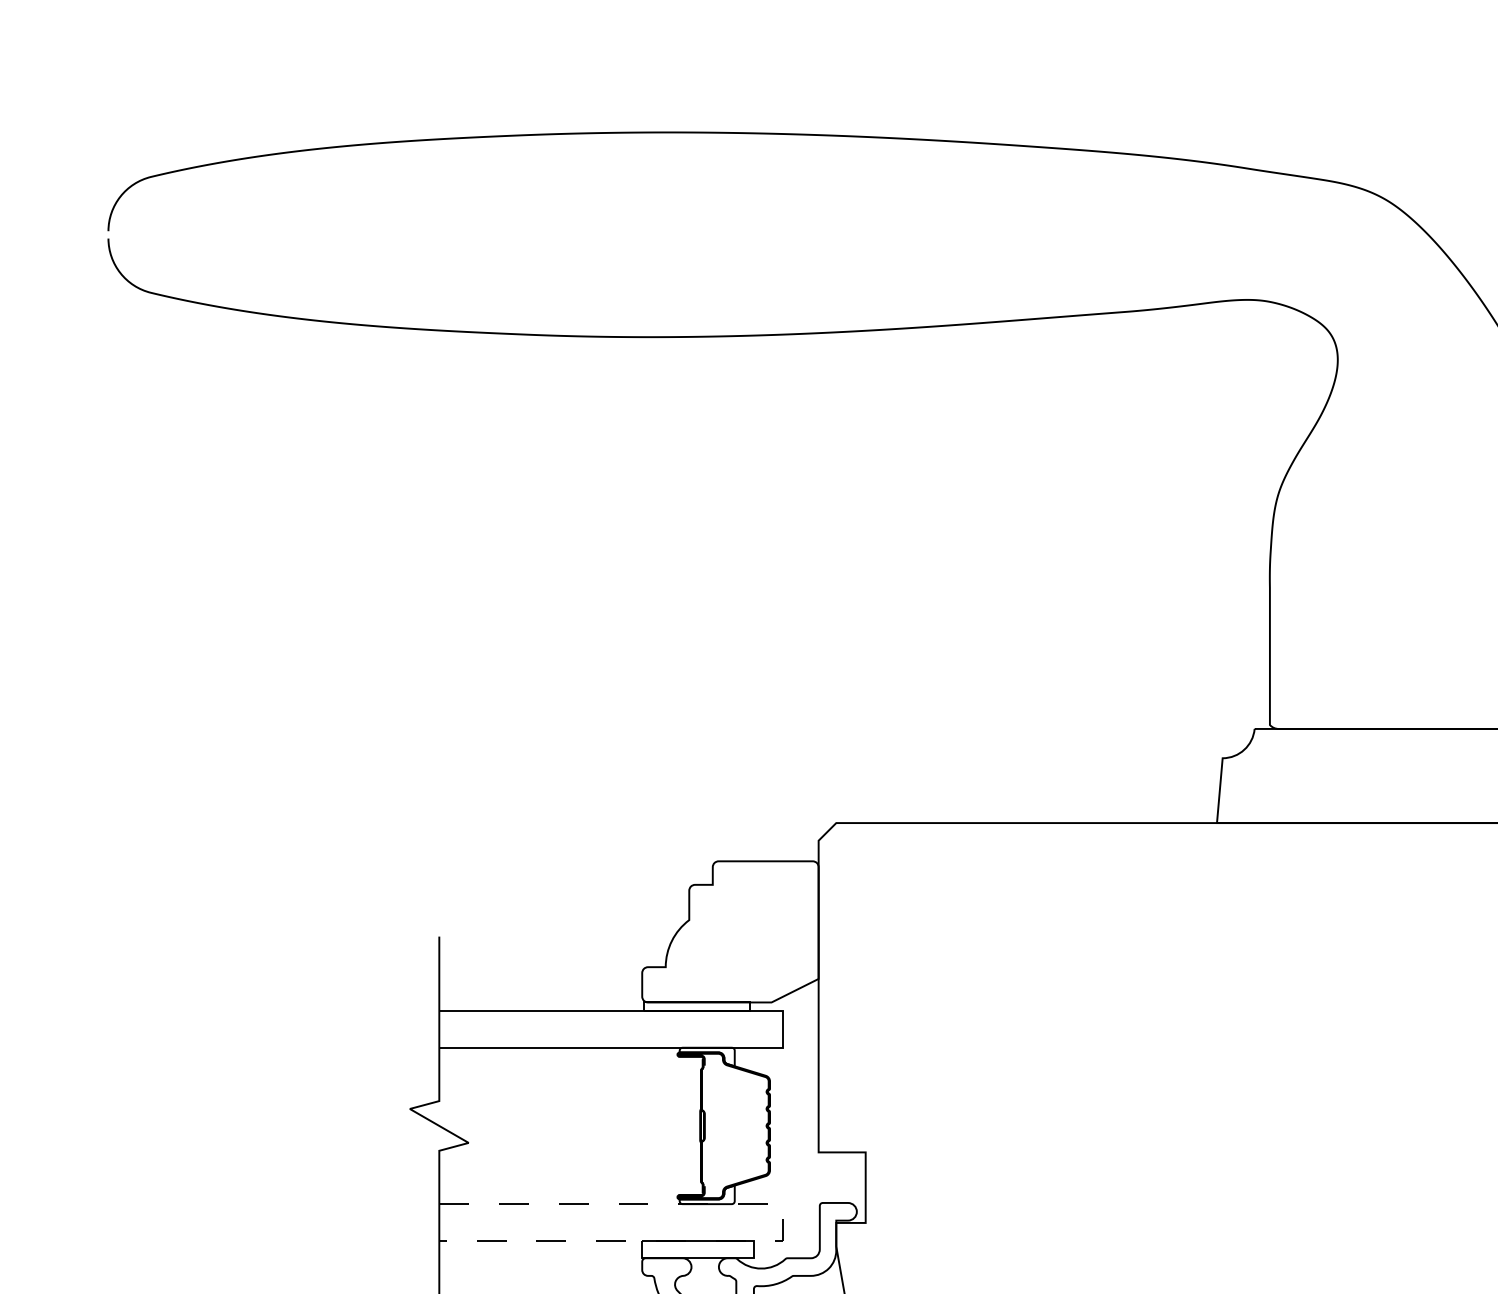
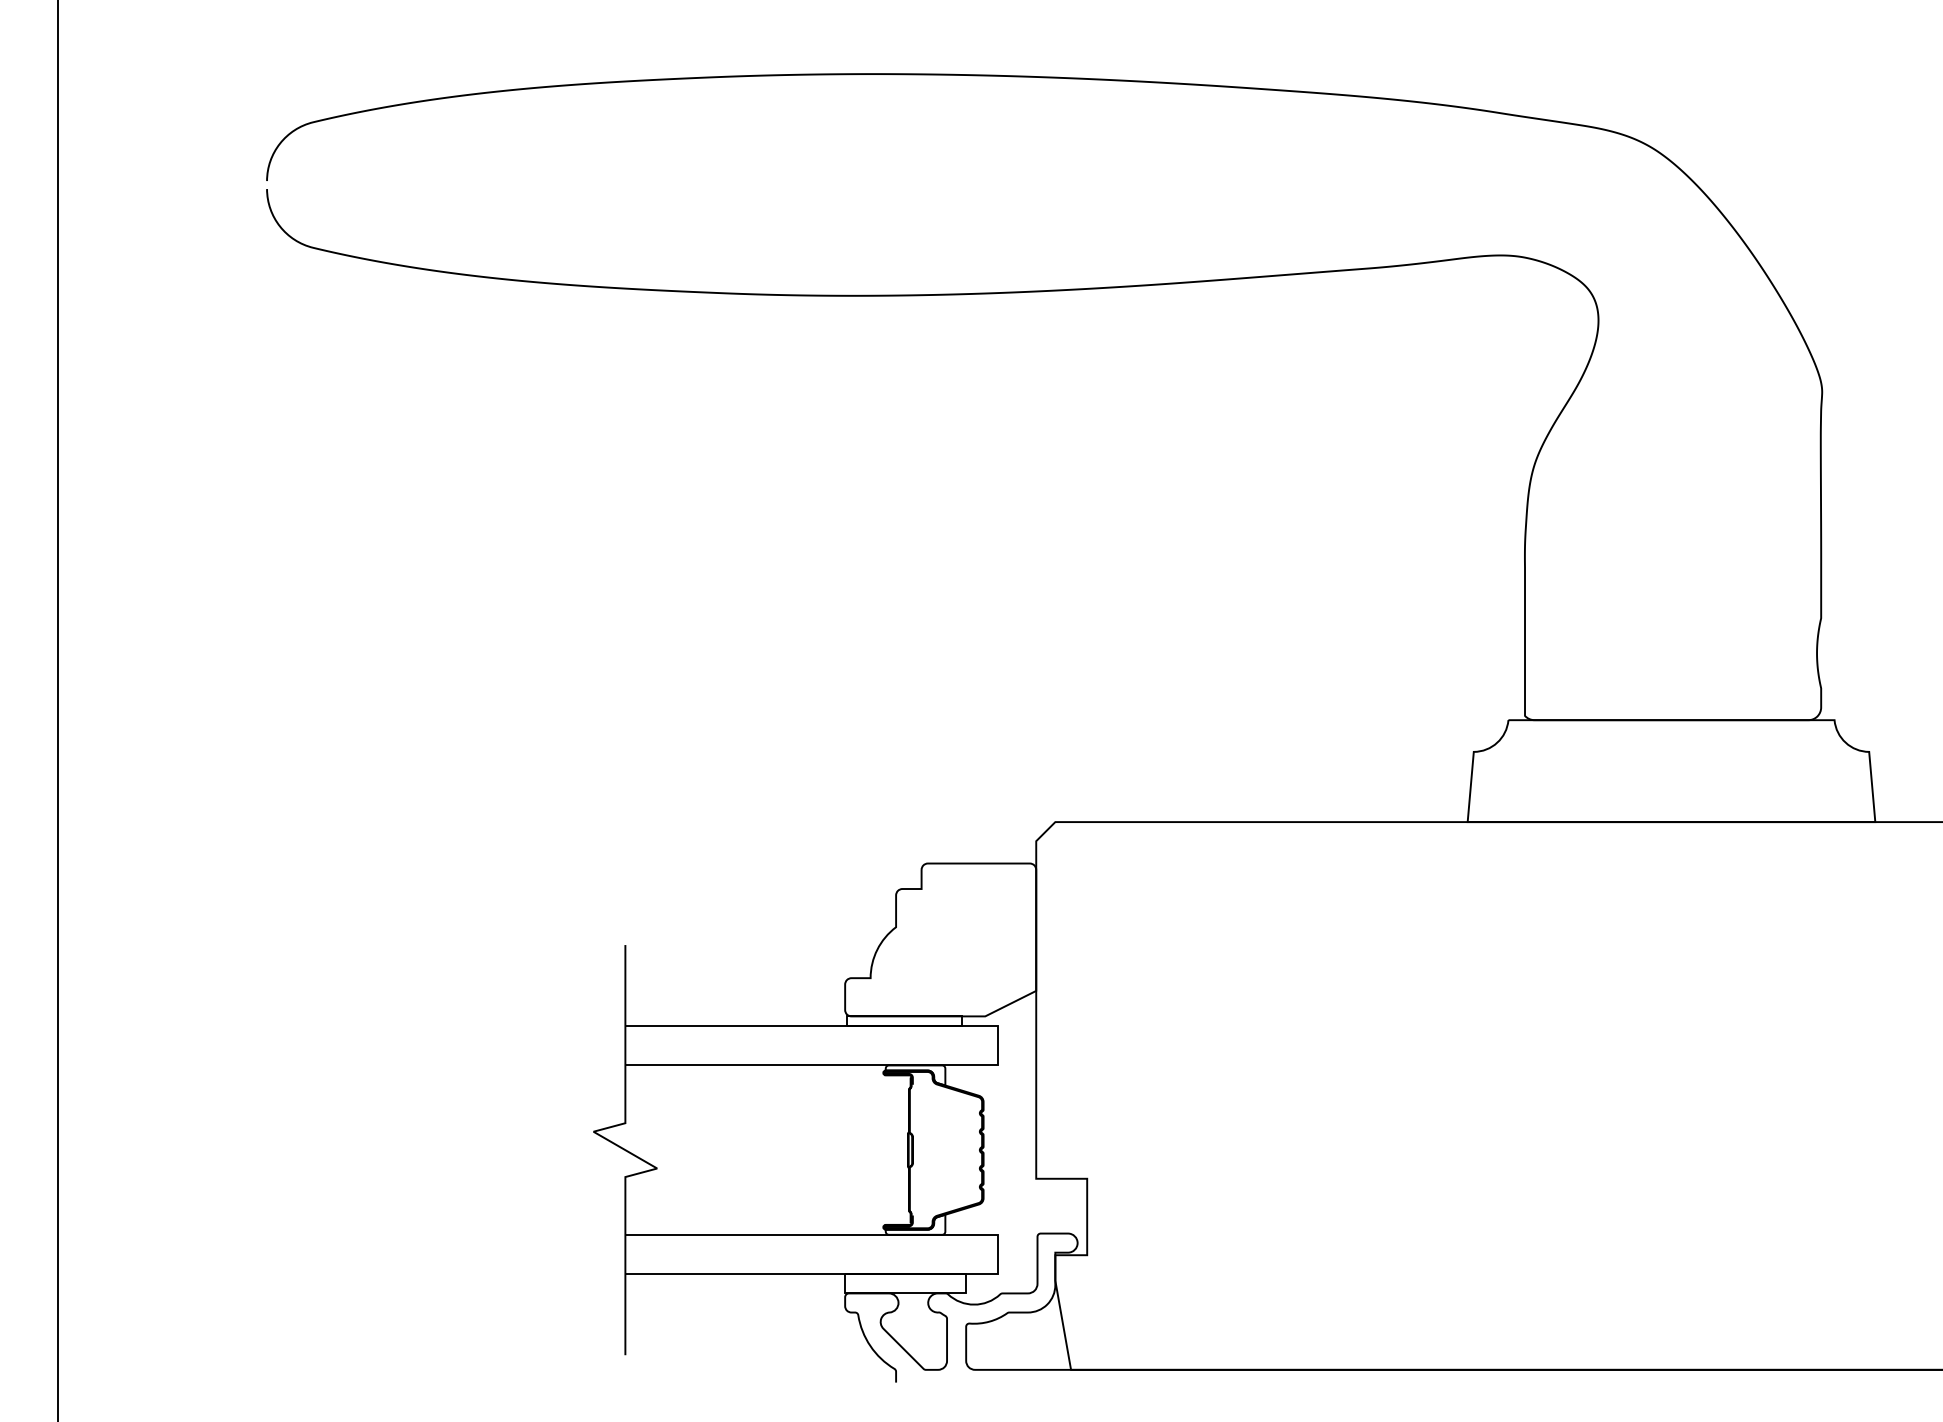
line: (782, 1222) -> (997, 1254), dashed -> solid

